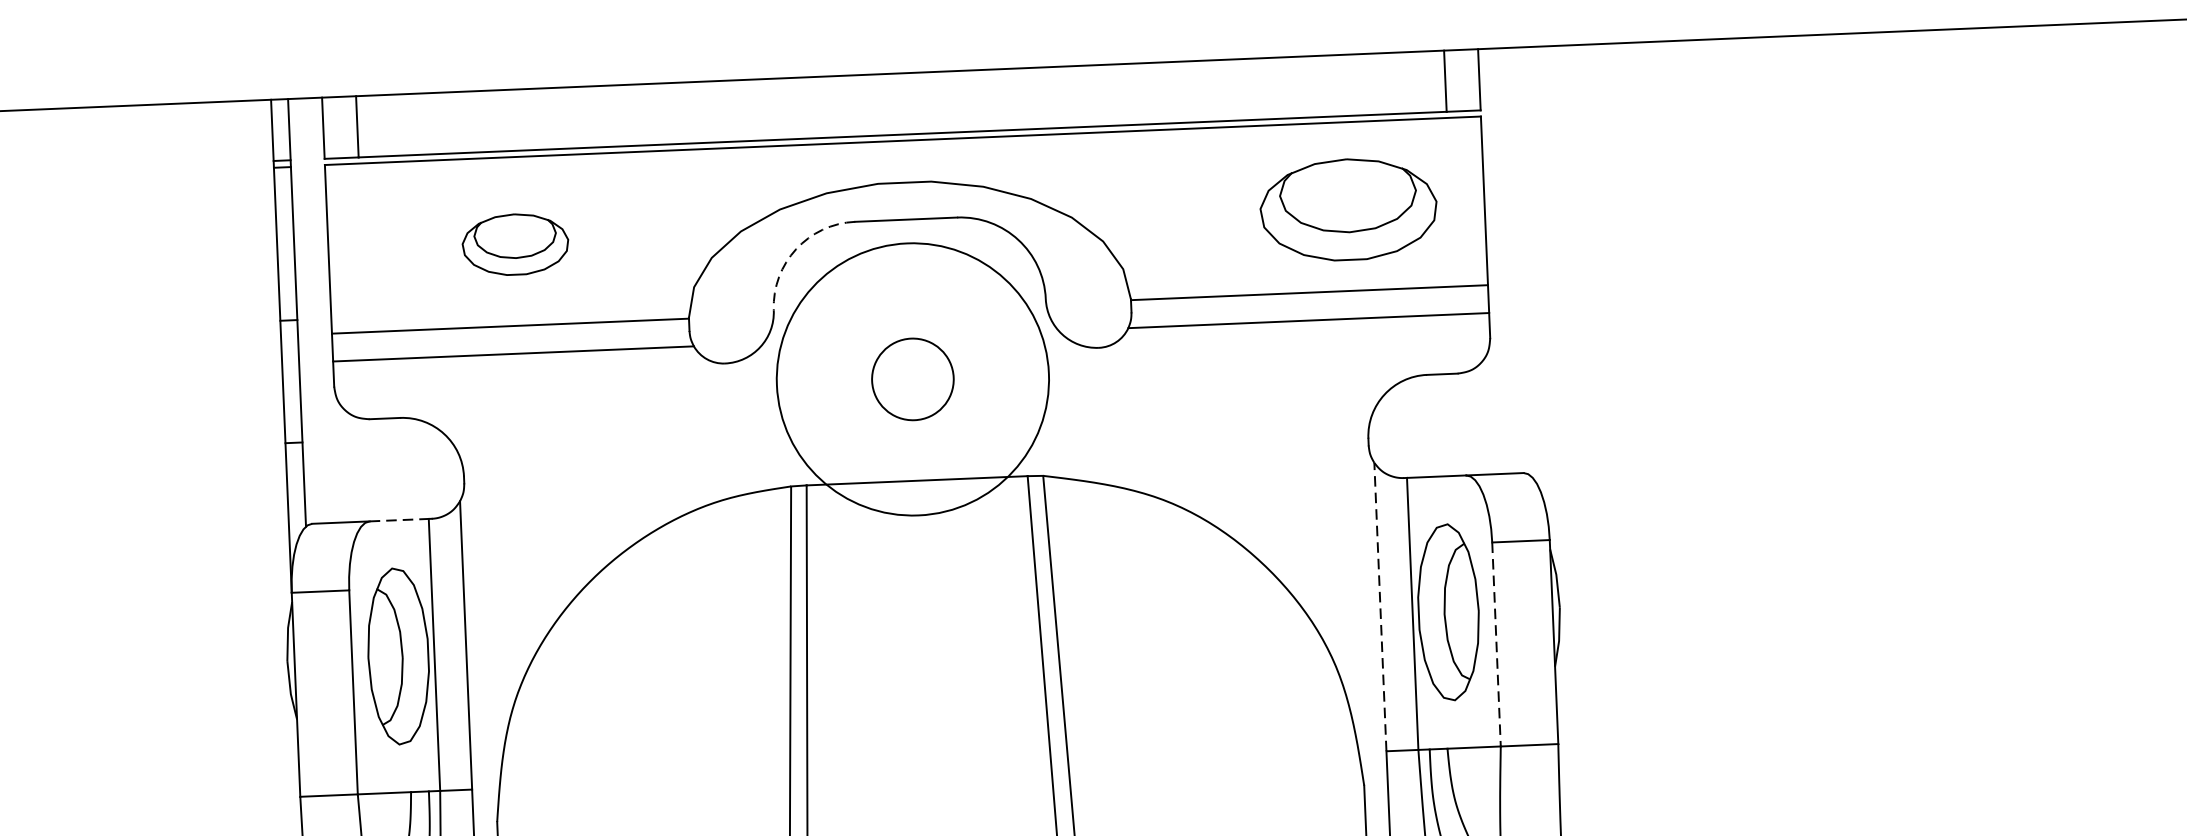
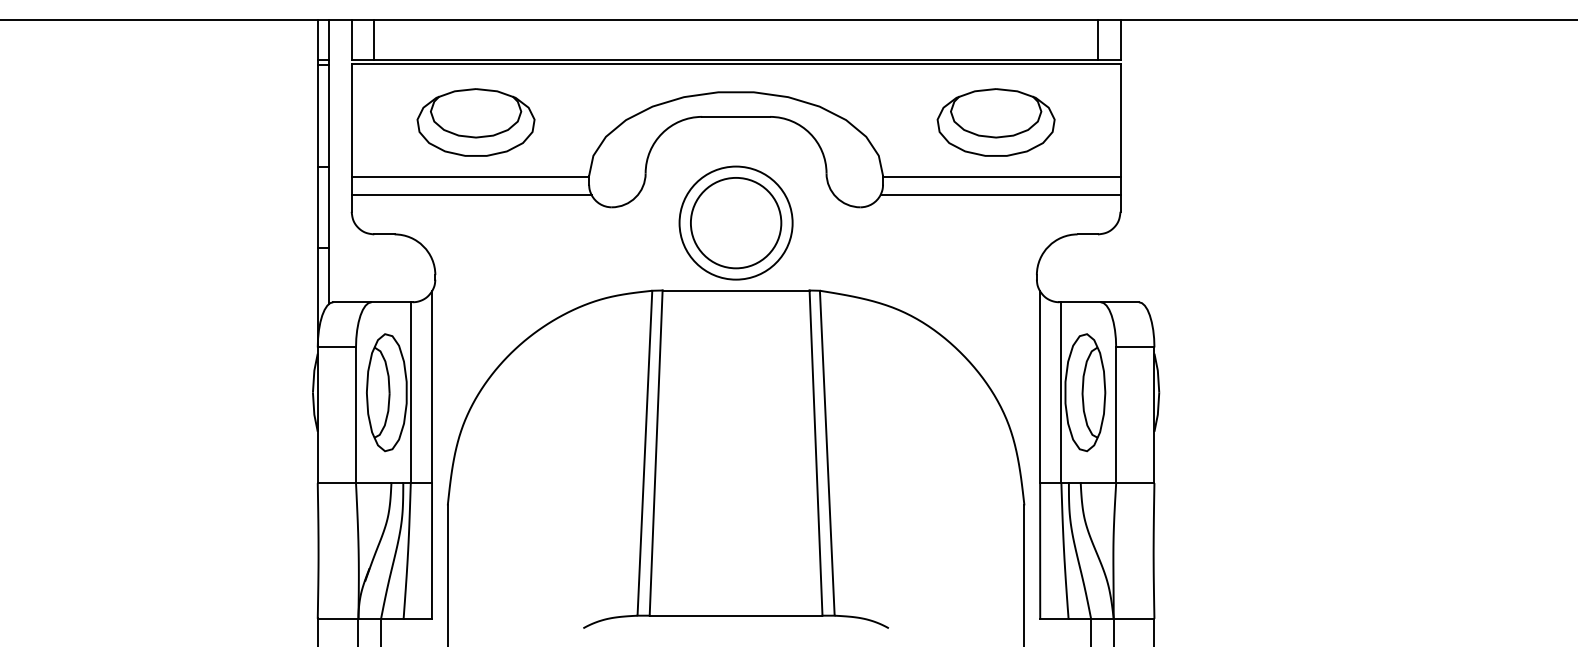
part: (1347, 209) -> (995, 122), moved
part: (514, 244) -> (475, 122), size x1.67
arc: (796, 249) -> (662, 133), dashed -> solid
circle: (911, 378) -> (735, 222), size x0.62
circle: (911, 378) -> (735, 222), size x1.67
line: (399, 520) -> (391, 302), dashed -> solid
line: (1380, 607) -> (1040, 387), dashed -> solid
line: (1496, 644) -> (1116, 415), dashed -> solid

